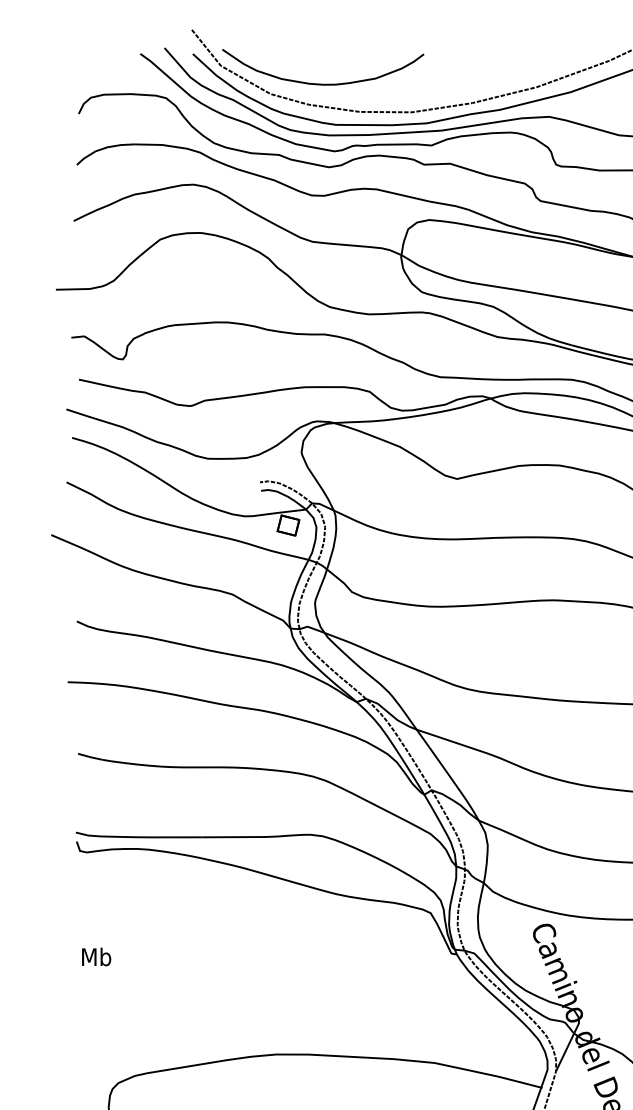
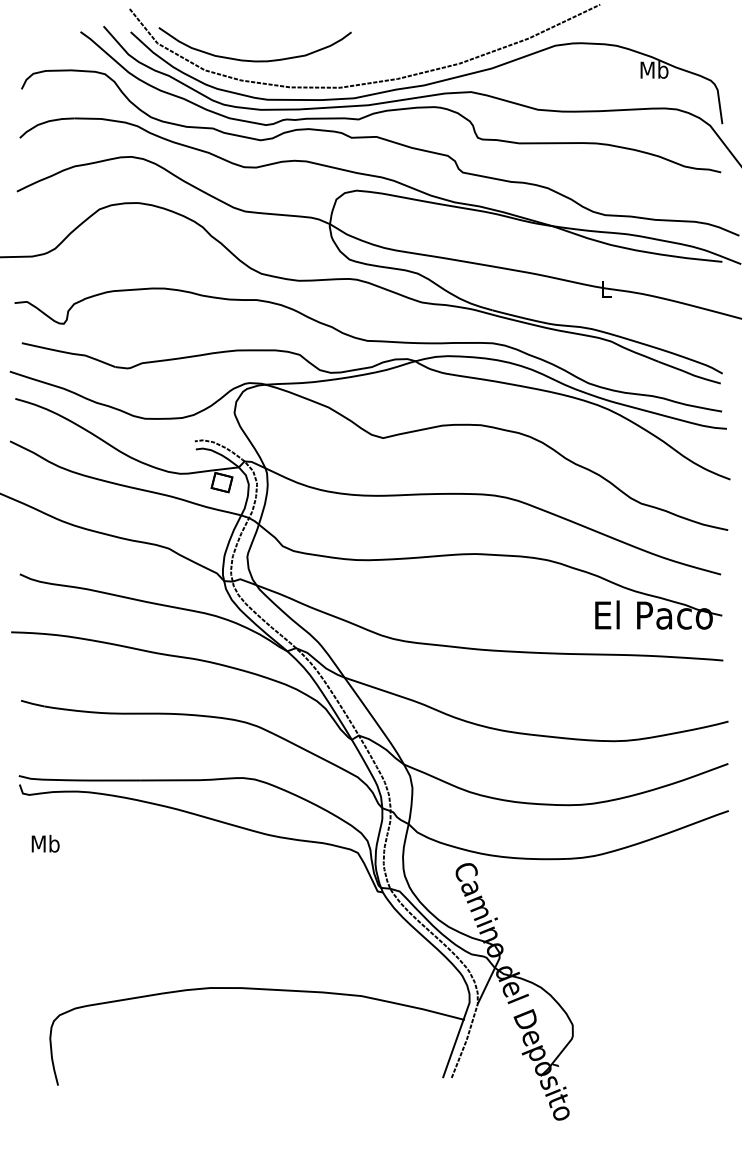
text: (96, 956) -> (45, 843), moved

